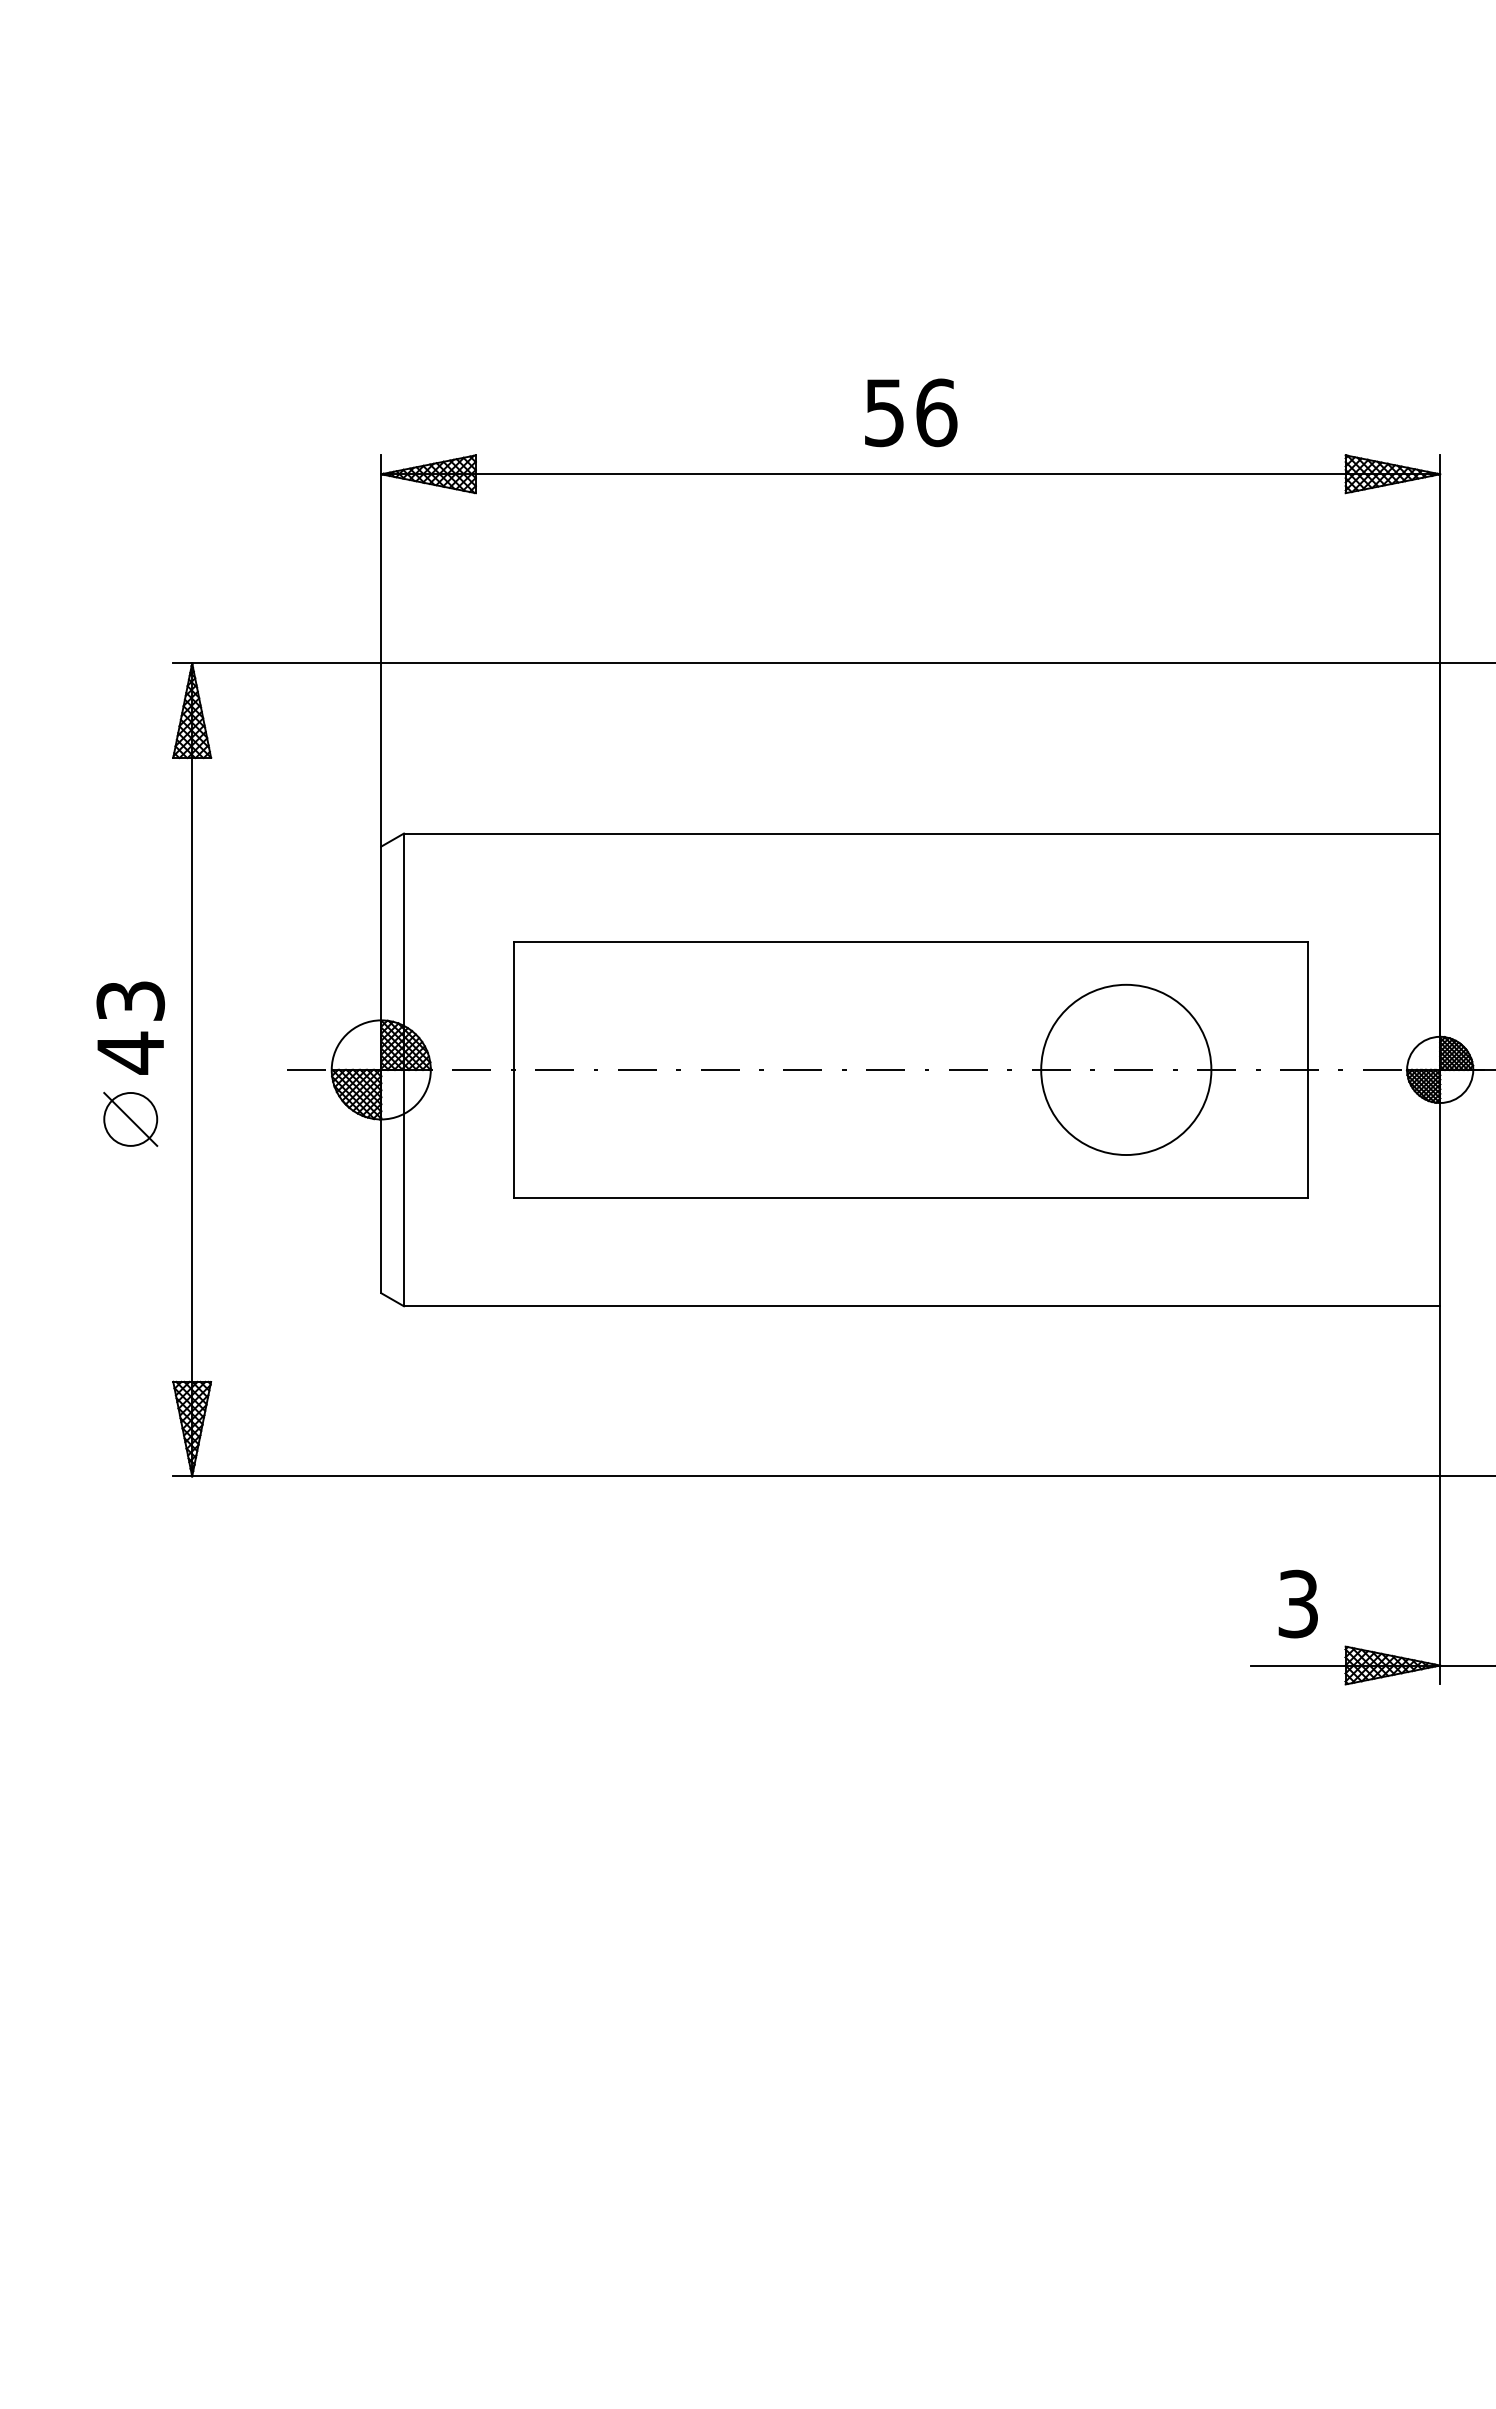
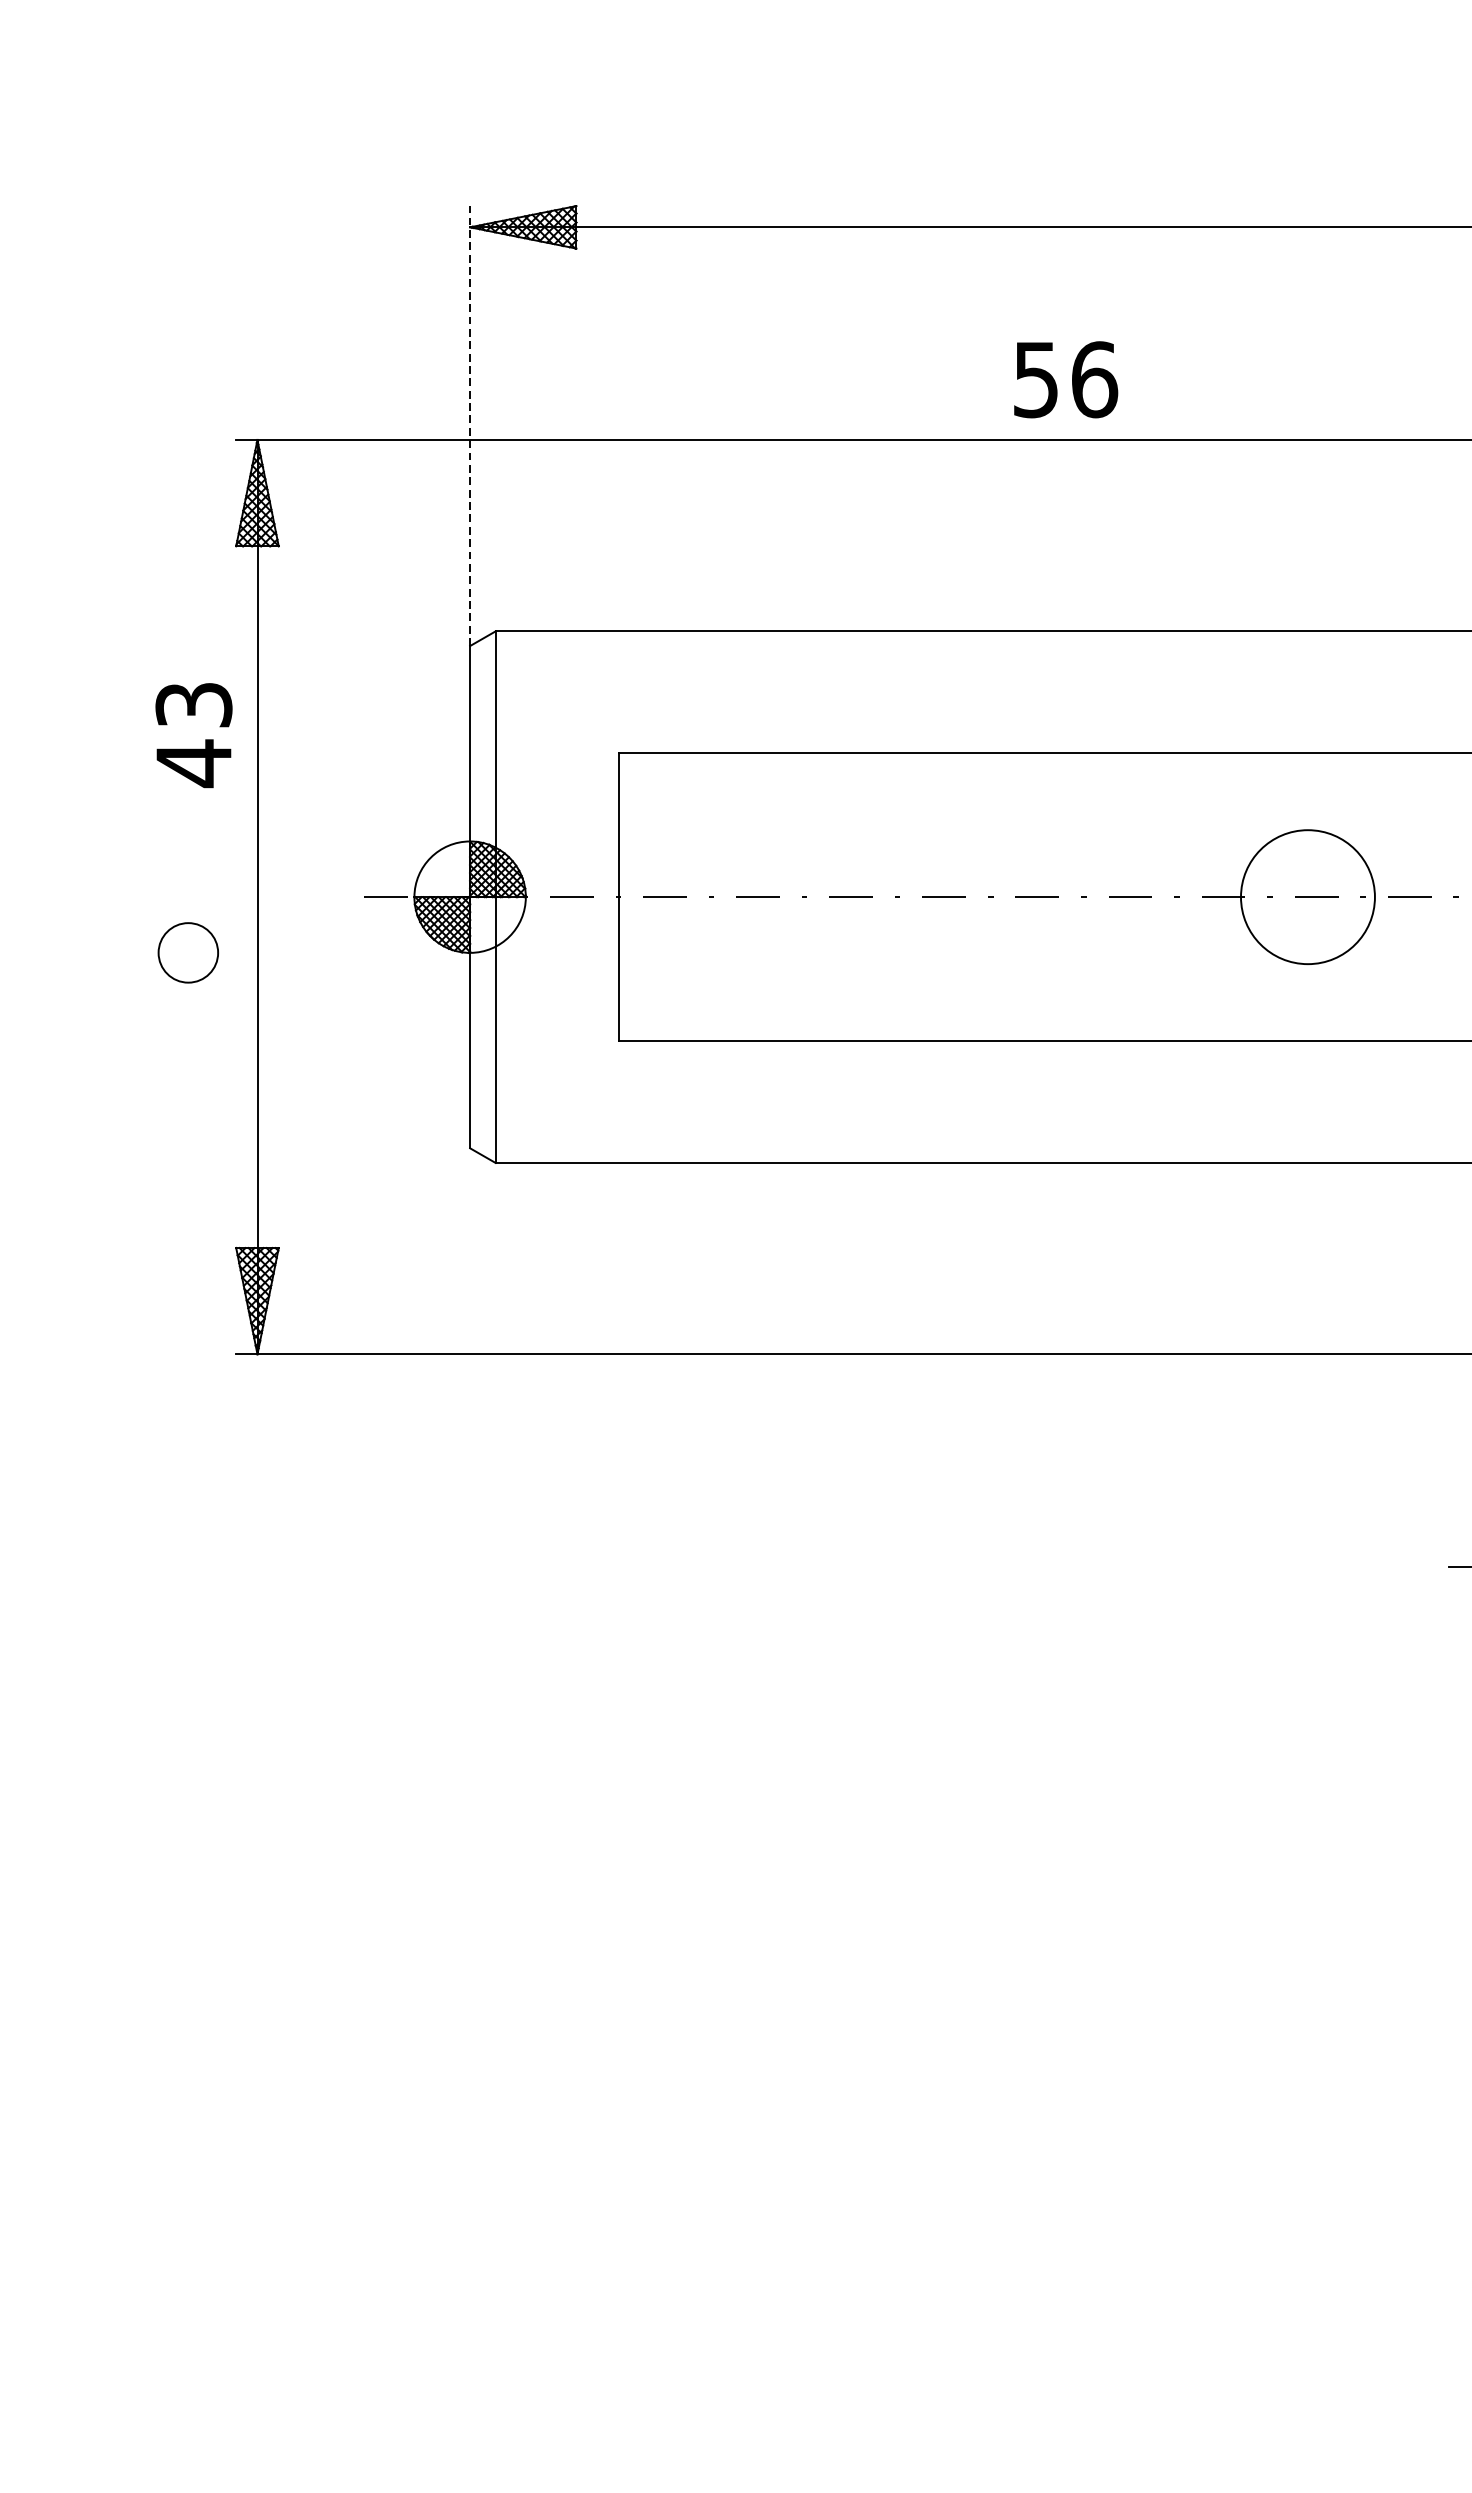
text: (911, 412) -> (1066, 379), moved
line: (381, 650) -> (470, 425), solid -> dashed
text: (130, 1027) -> (193, 734), moved
circle: (1126, 1069) -> (1308, 896), size x0.7
line: (130, 1118) -> (188, 951), removed

